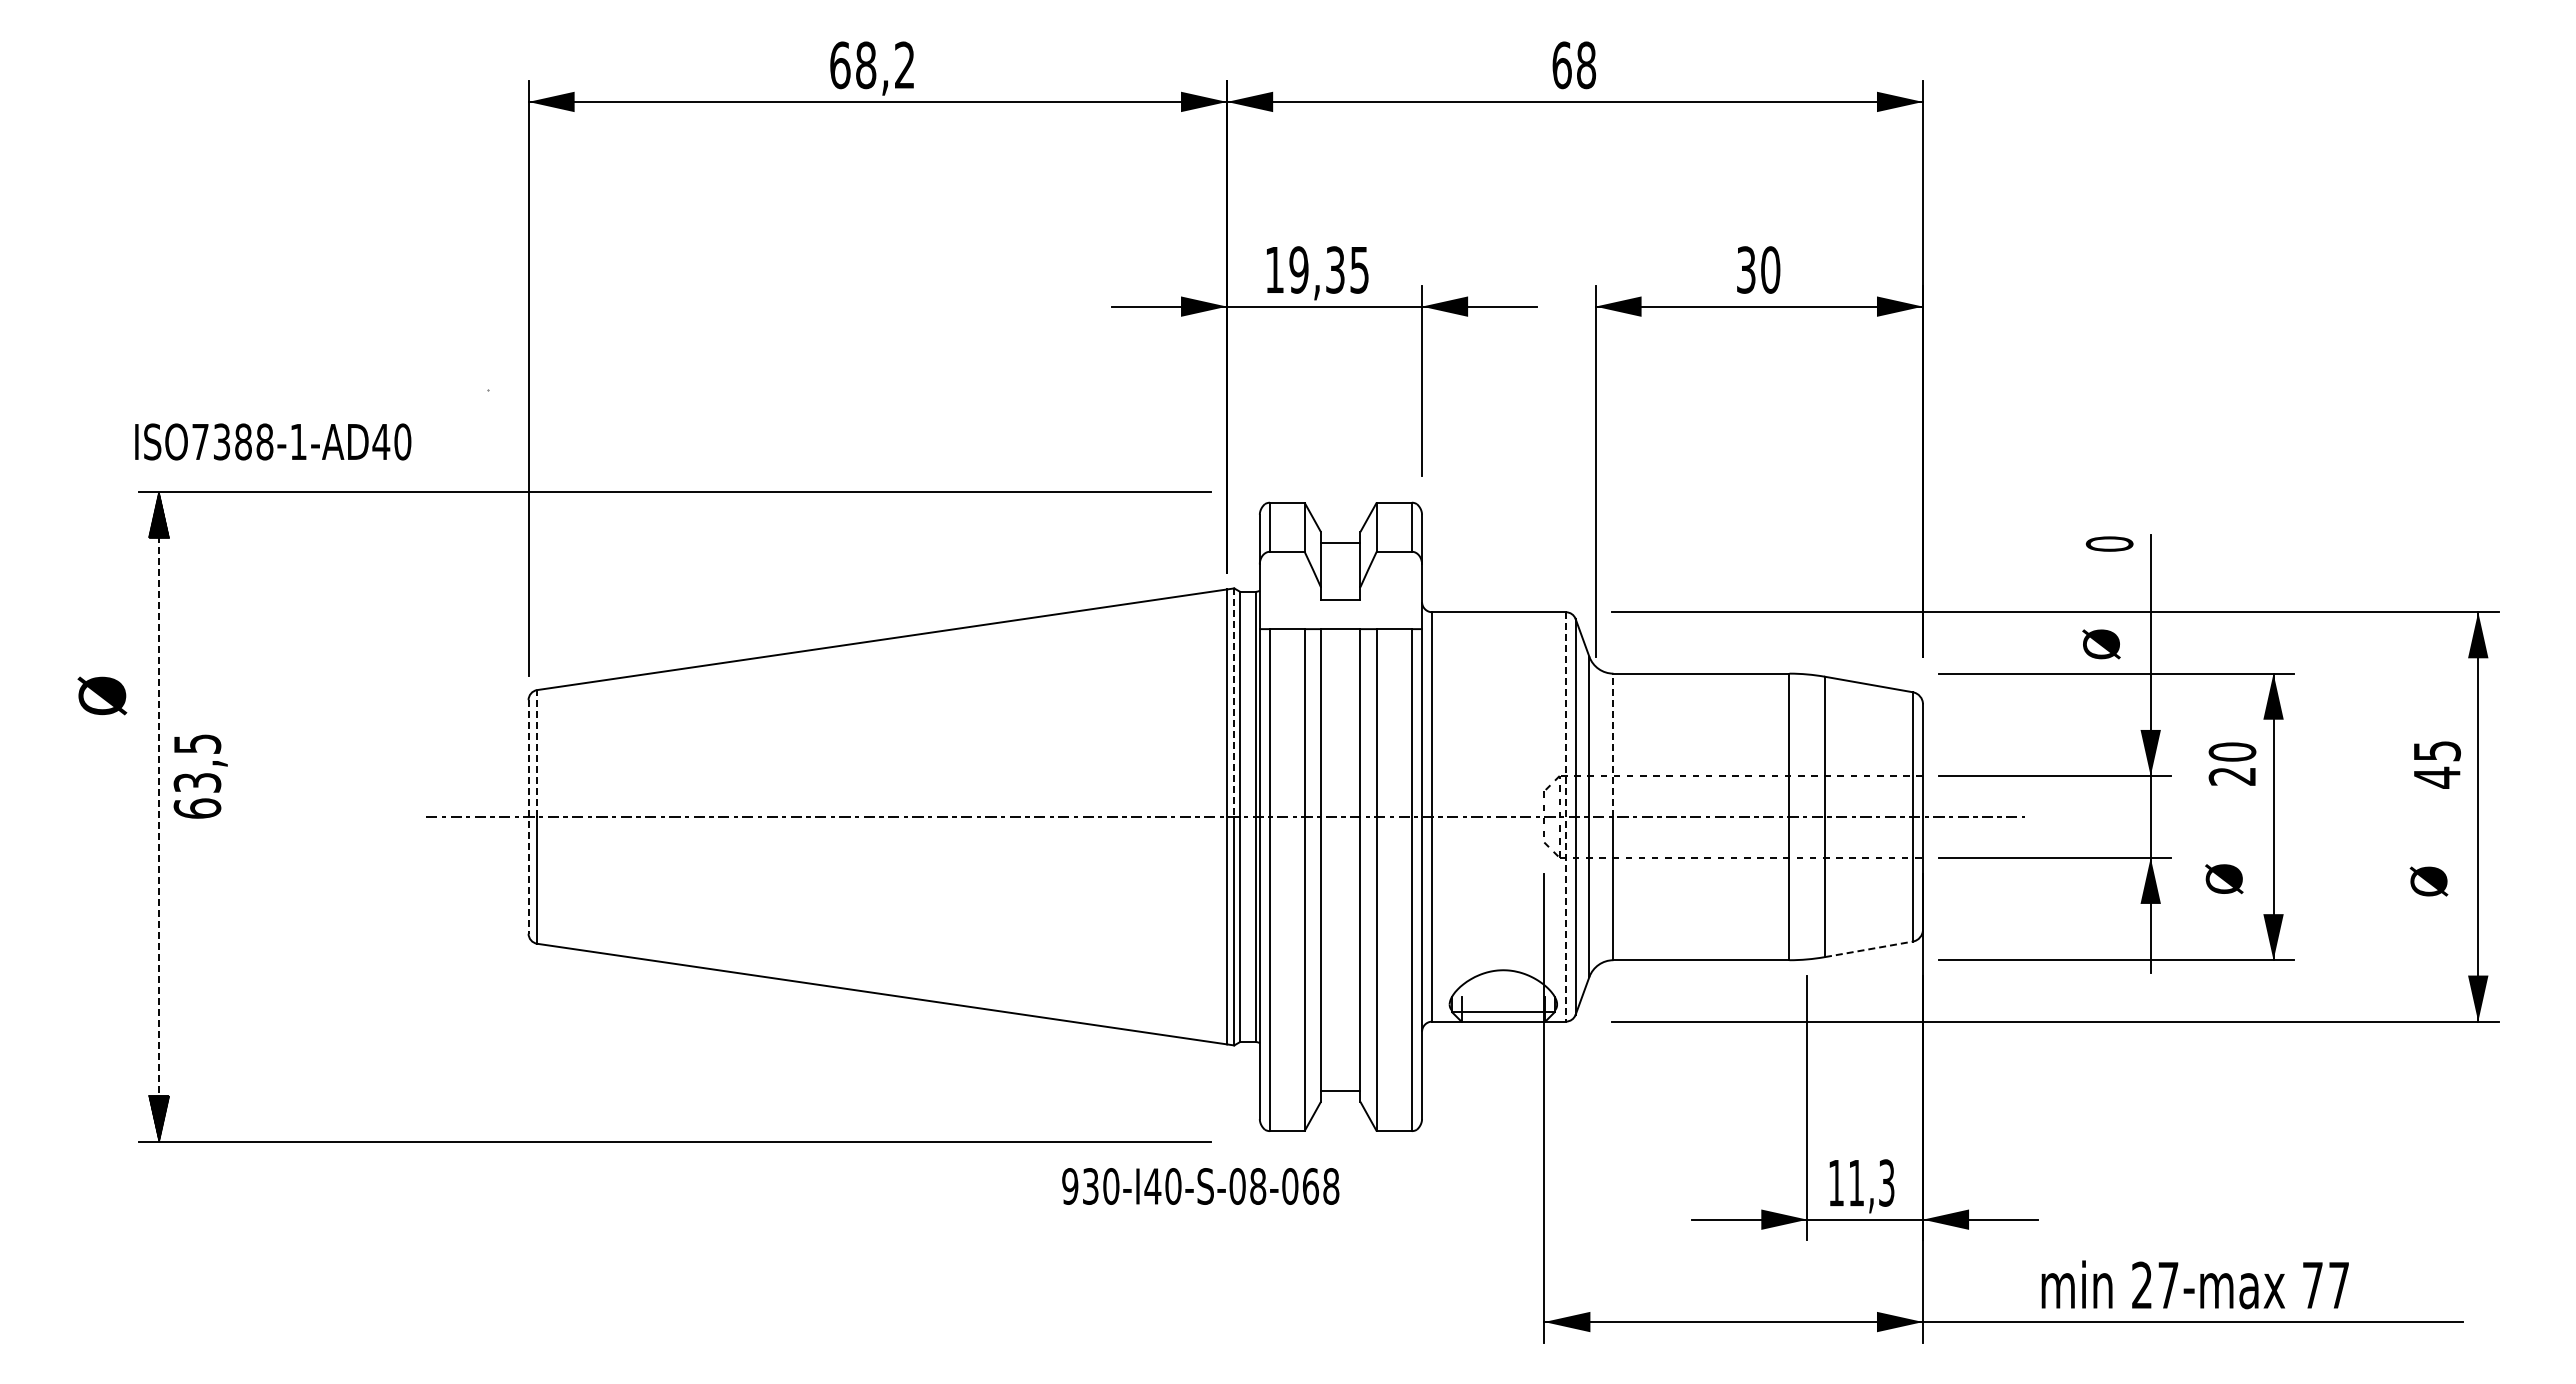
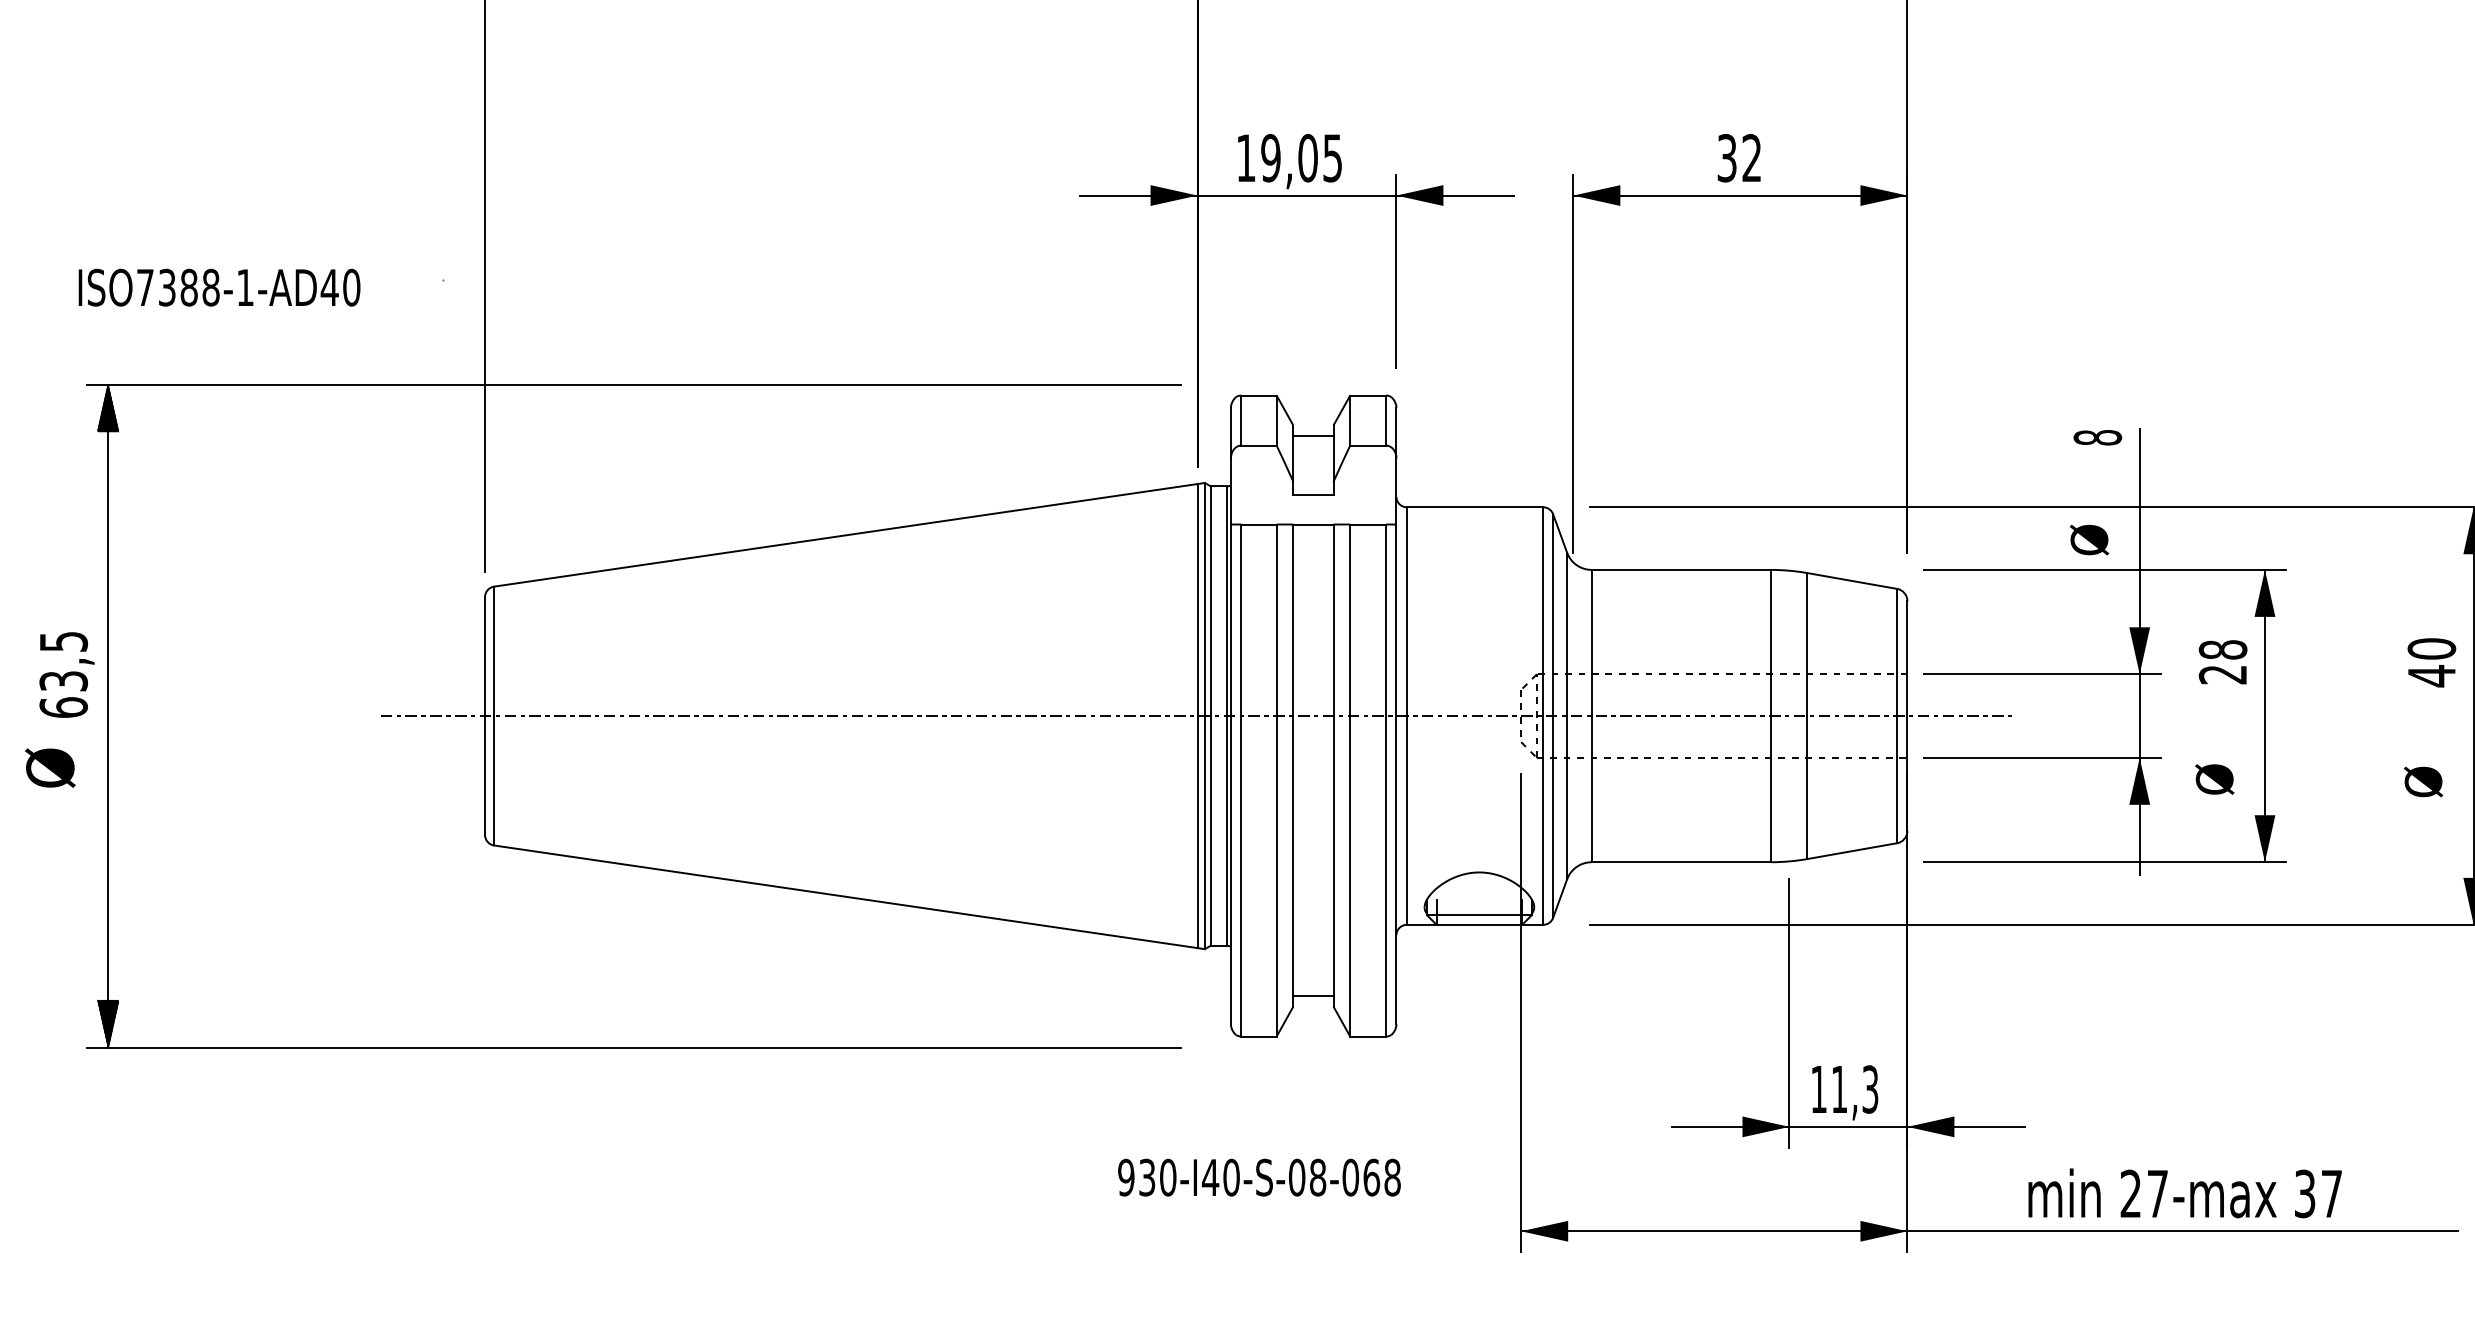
text: (1335, 269) -> (1308, 157), 19,35 -> 19,05
text: (1770, 269) -> (1751, 157), 30 -> 32
text: (273, 441) -> (219, 287), moved
text: (2109, 543) -> (2097, 437), 0 -> 8
text: (102, 695) -> (50, 767), moved
line: (1234, 703) -> (1205, 600), dashed -> solid
line: (1613, 745) -> (1591, 643), dashed -> solid
text: (2437, 750) -> (2432, 648), 45 -> 40
text: (2232, 751) -> (2223, 649), 20 -> 28
line: (537, 753) -> (494, 651), dashed -> solid
text: (200, 776) -> (66, 674), moved
line: (159, 816) -> (108, 715), dashed -> solid
line: (528, 816) -> (485, 715), dashed -> solid
line: (1566, 816) -> (1543, 715), dashed -> solid
line: (1868, 949) -> (1851, 851), dashed -> solid
text: (1200, 1186) -> (1259, 1177), moved
text: (2312, 1285) -> (2304, 1194), 77 -> 37

